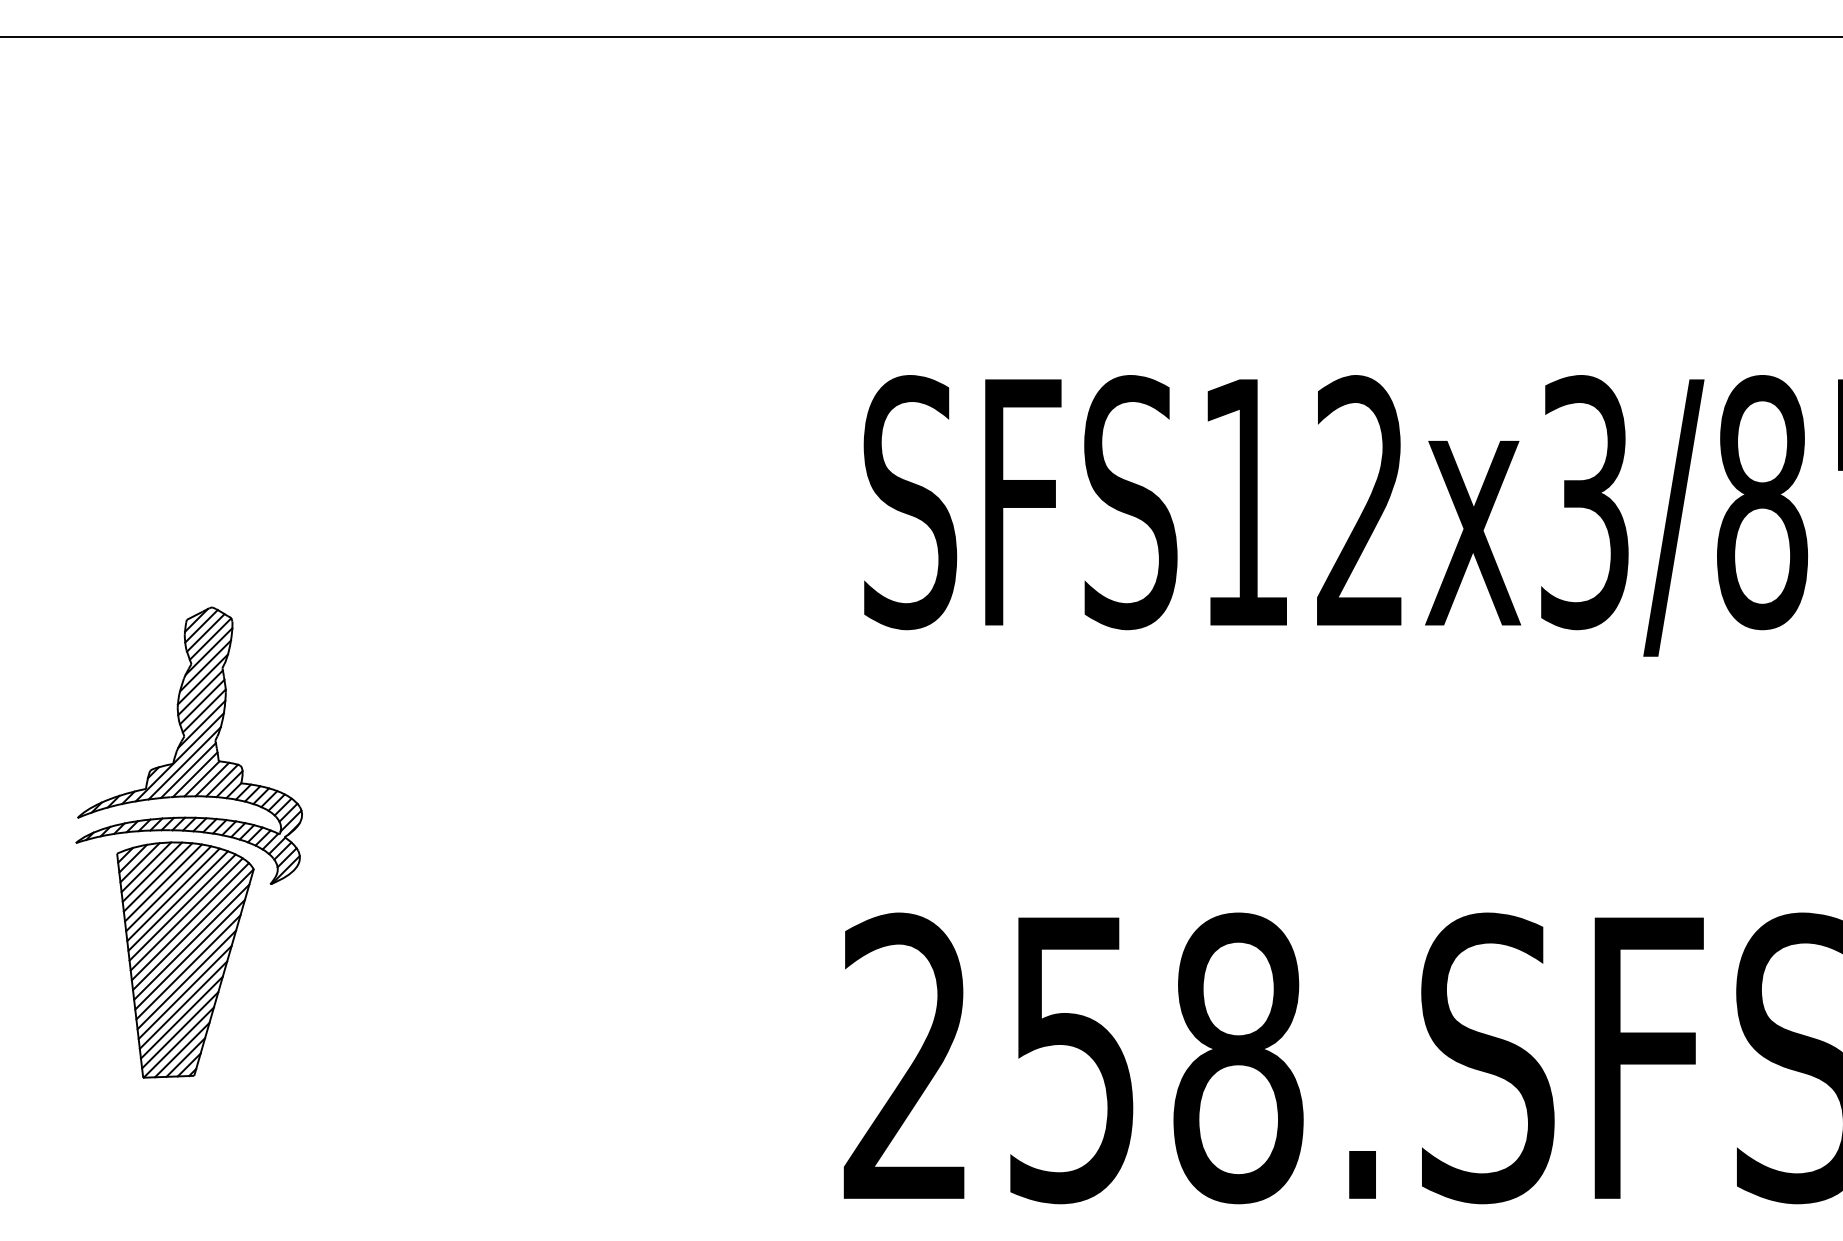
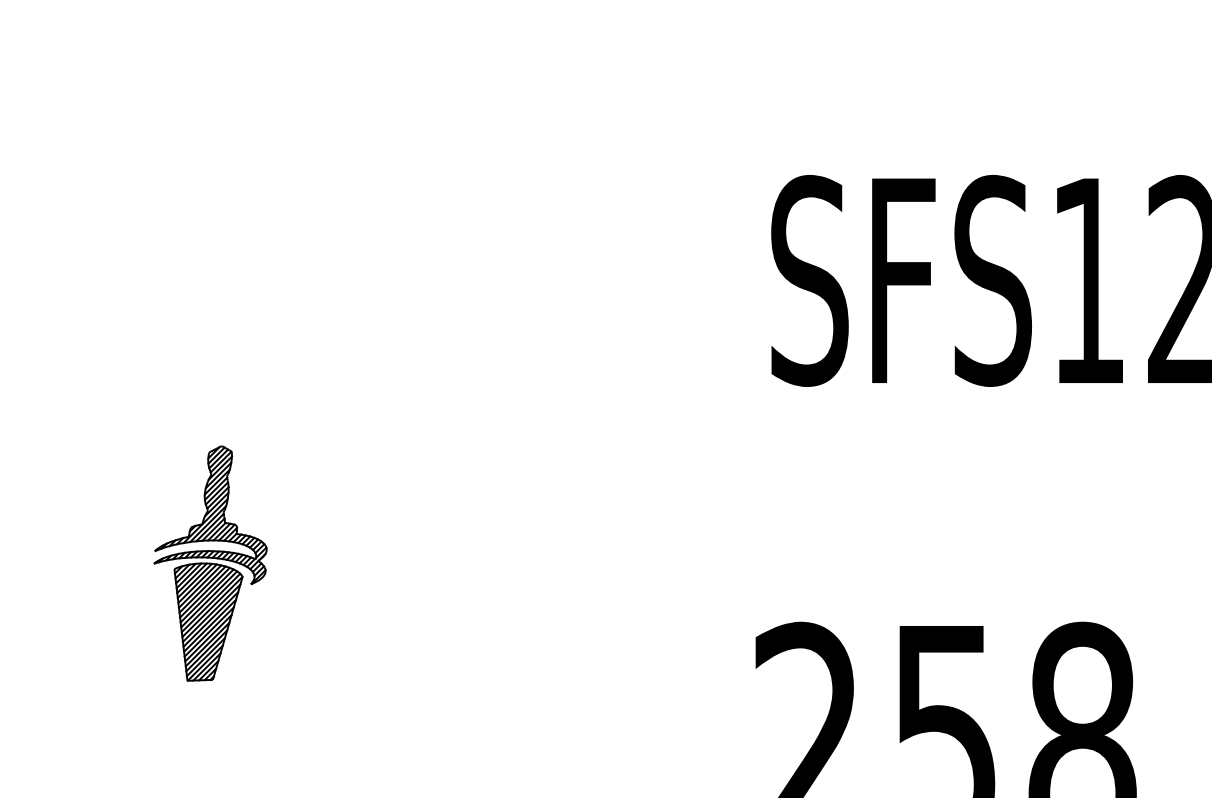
part: (188, 842) -> (209, 563), size x0.6

